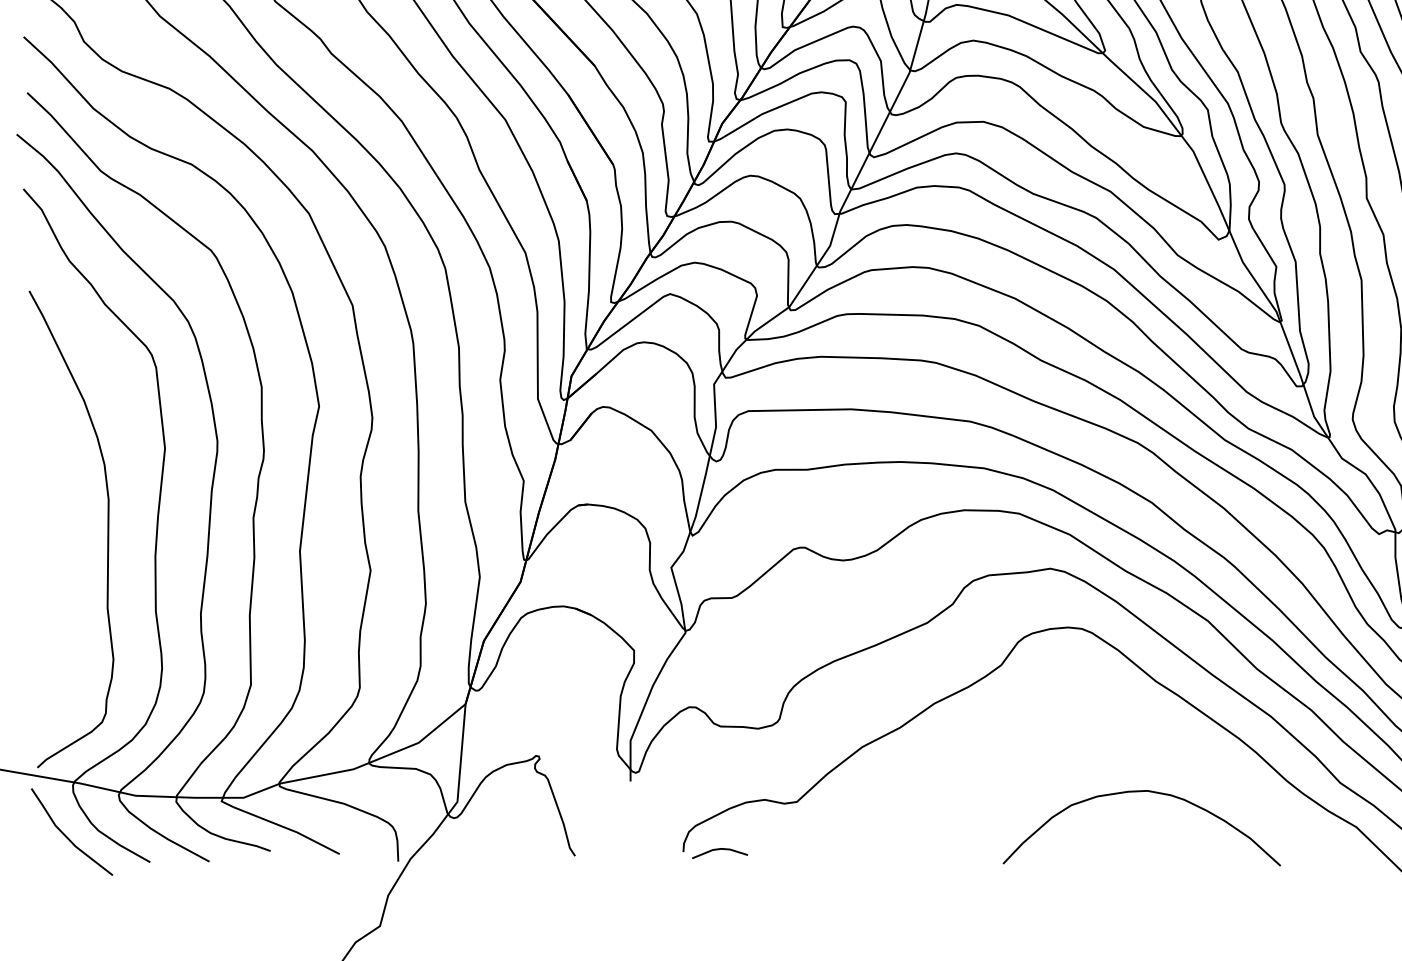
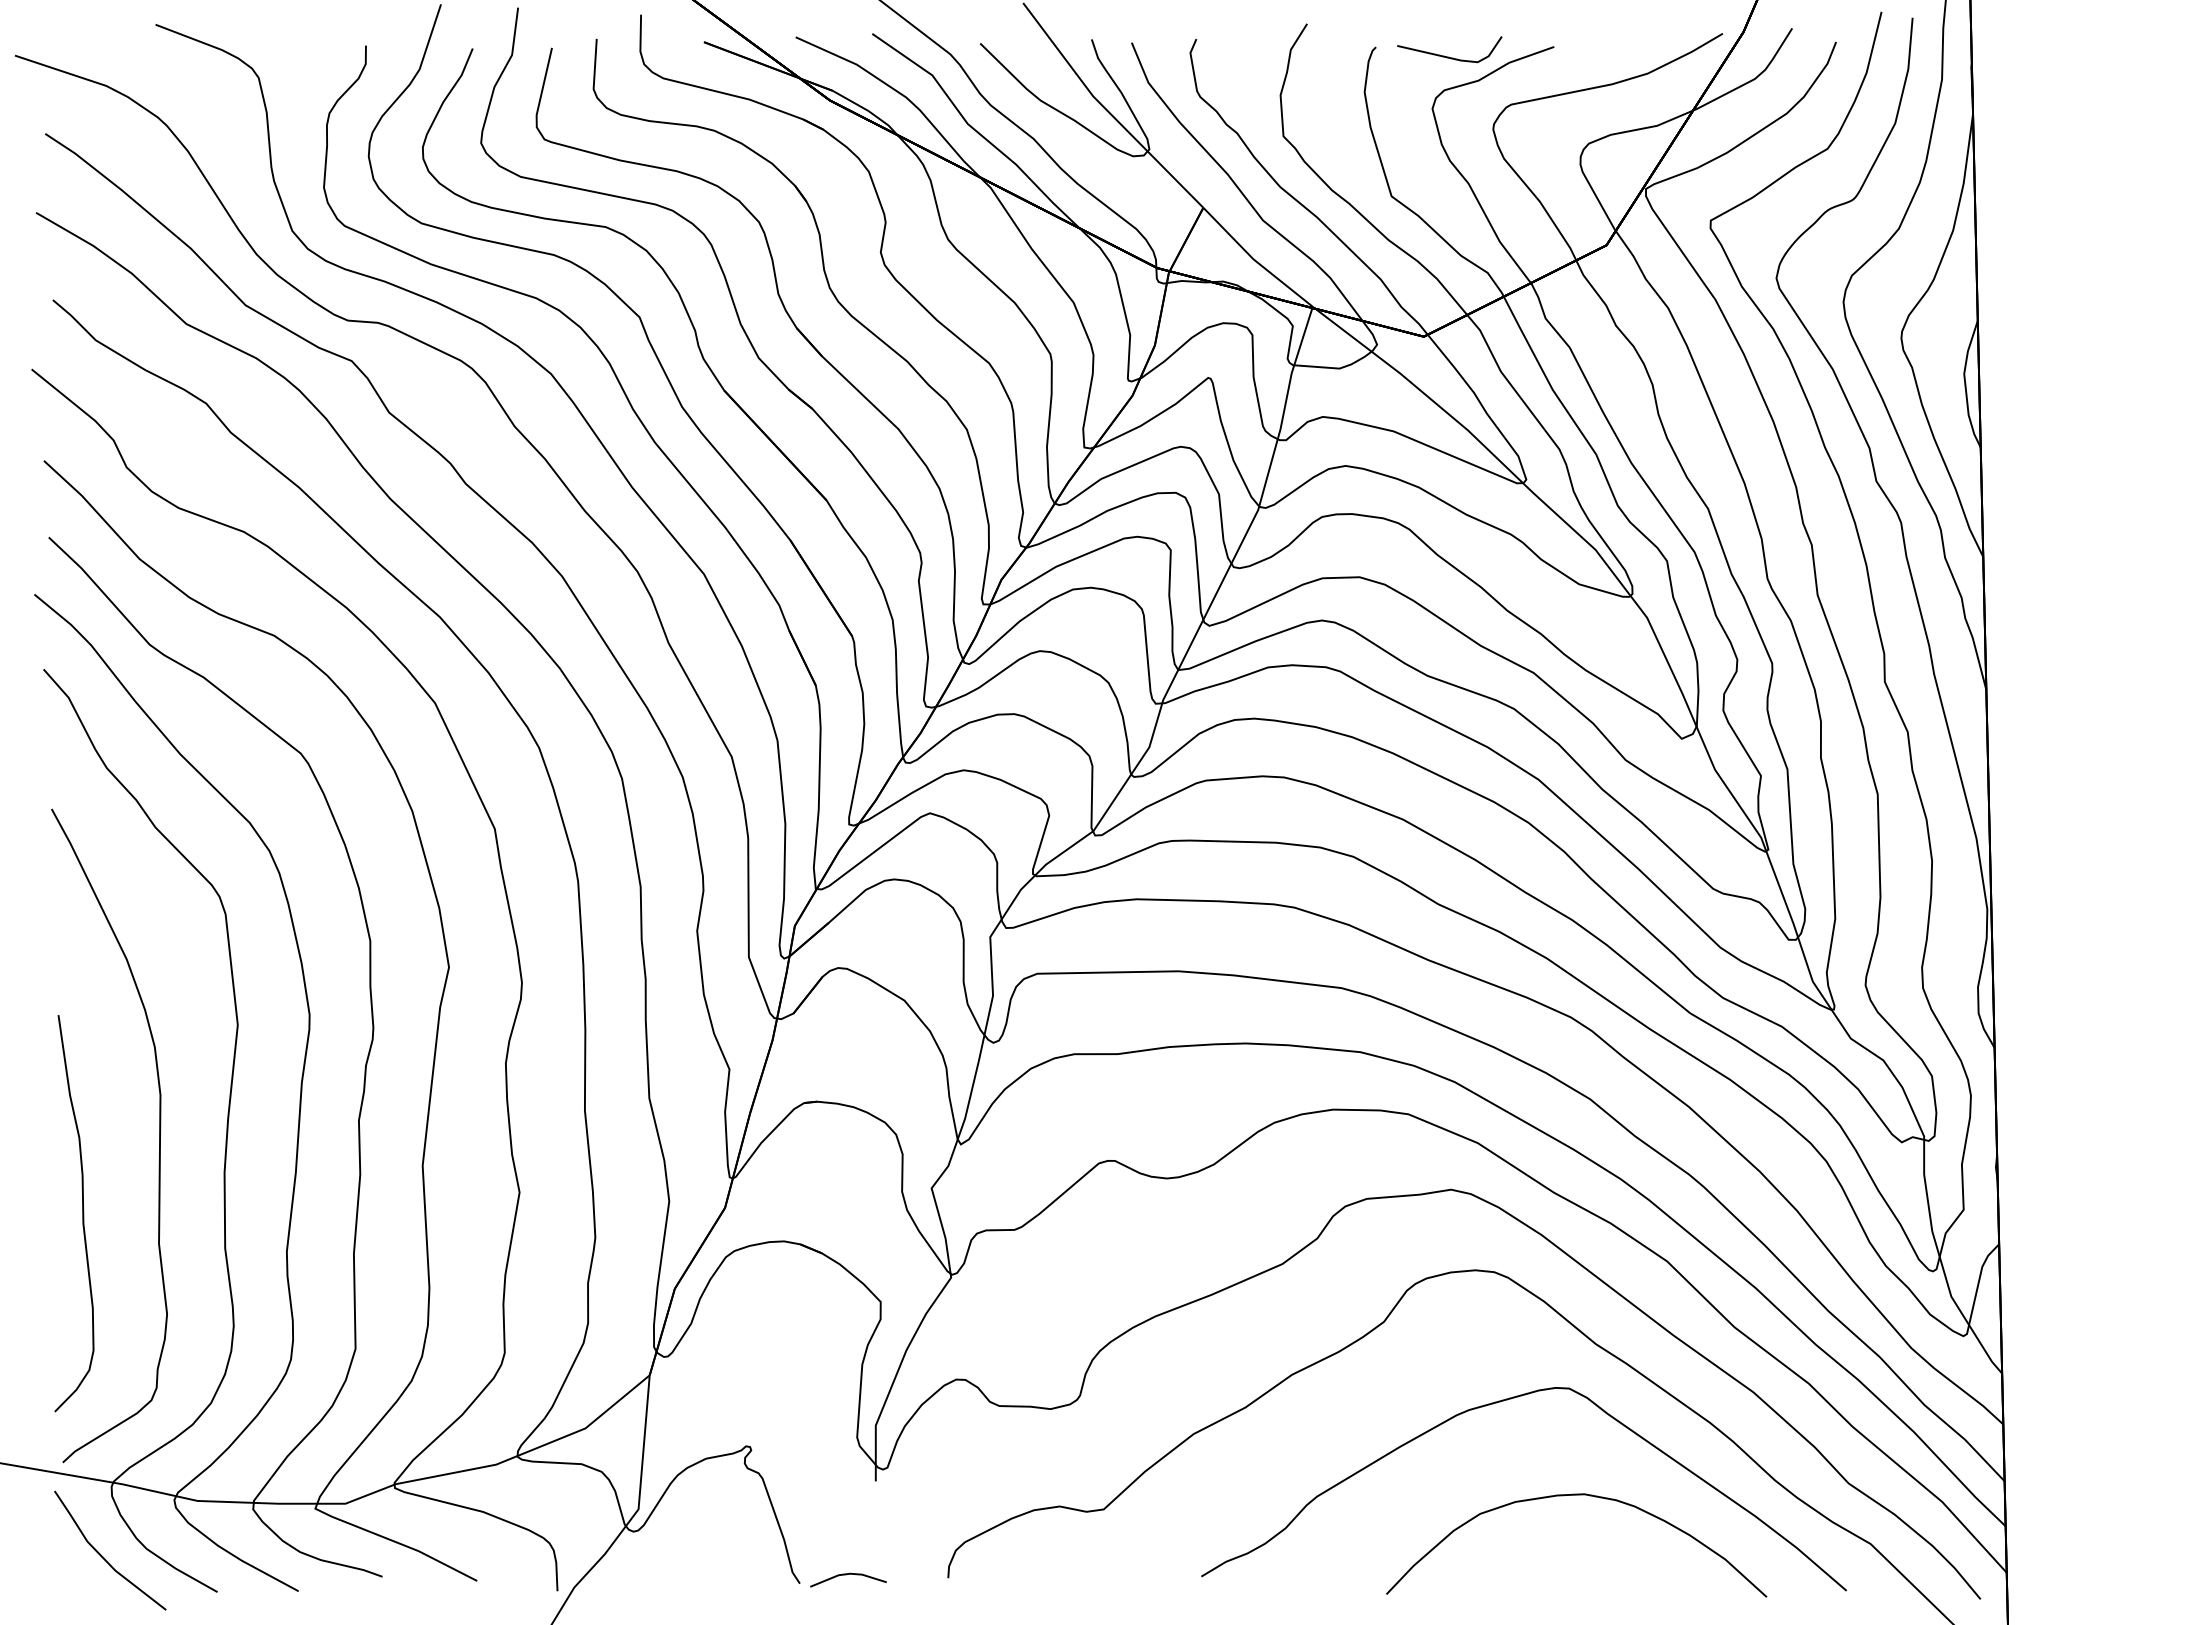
curve: (51, 586) -> (82, 1213), added
curve: (1086, 723) -> (1500, 1402), added
line: (718, 850) -> (846, 1575), moved

